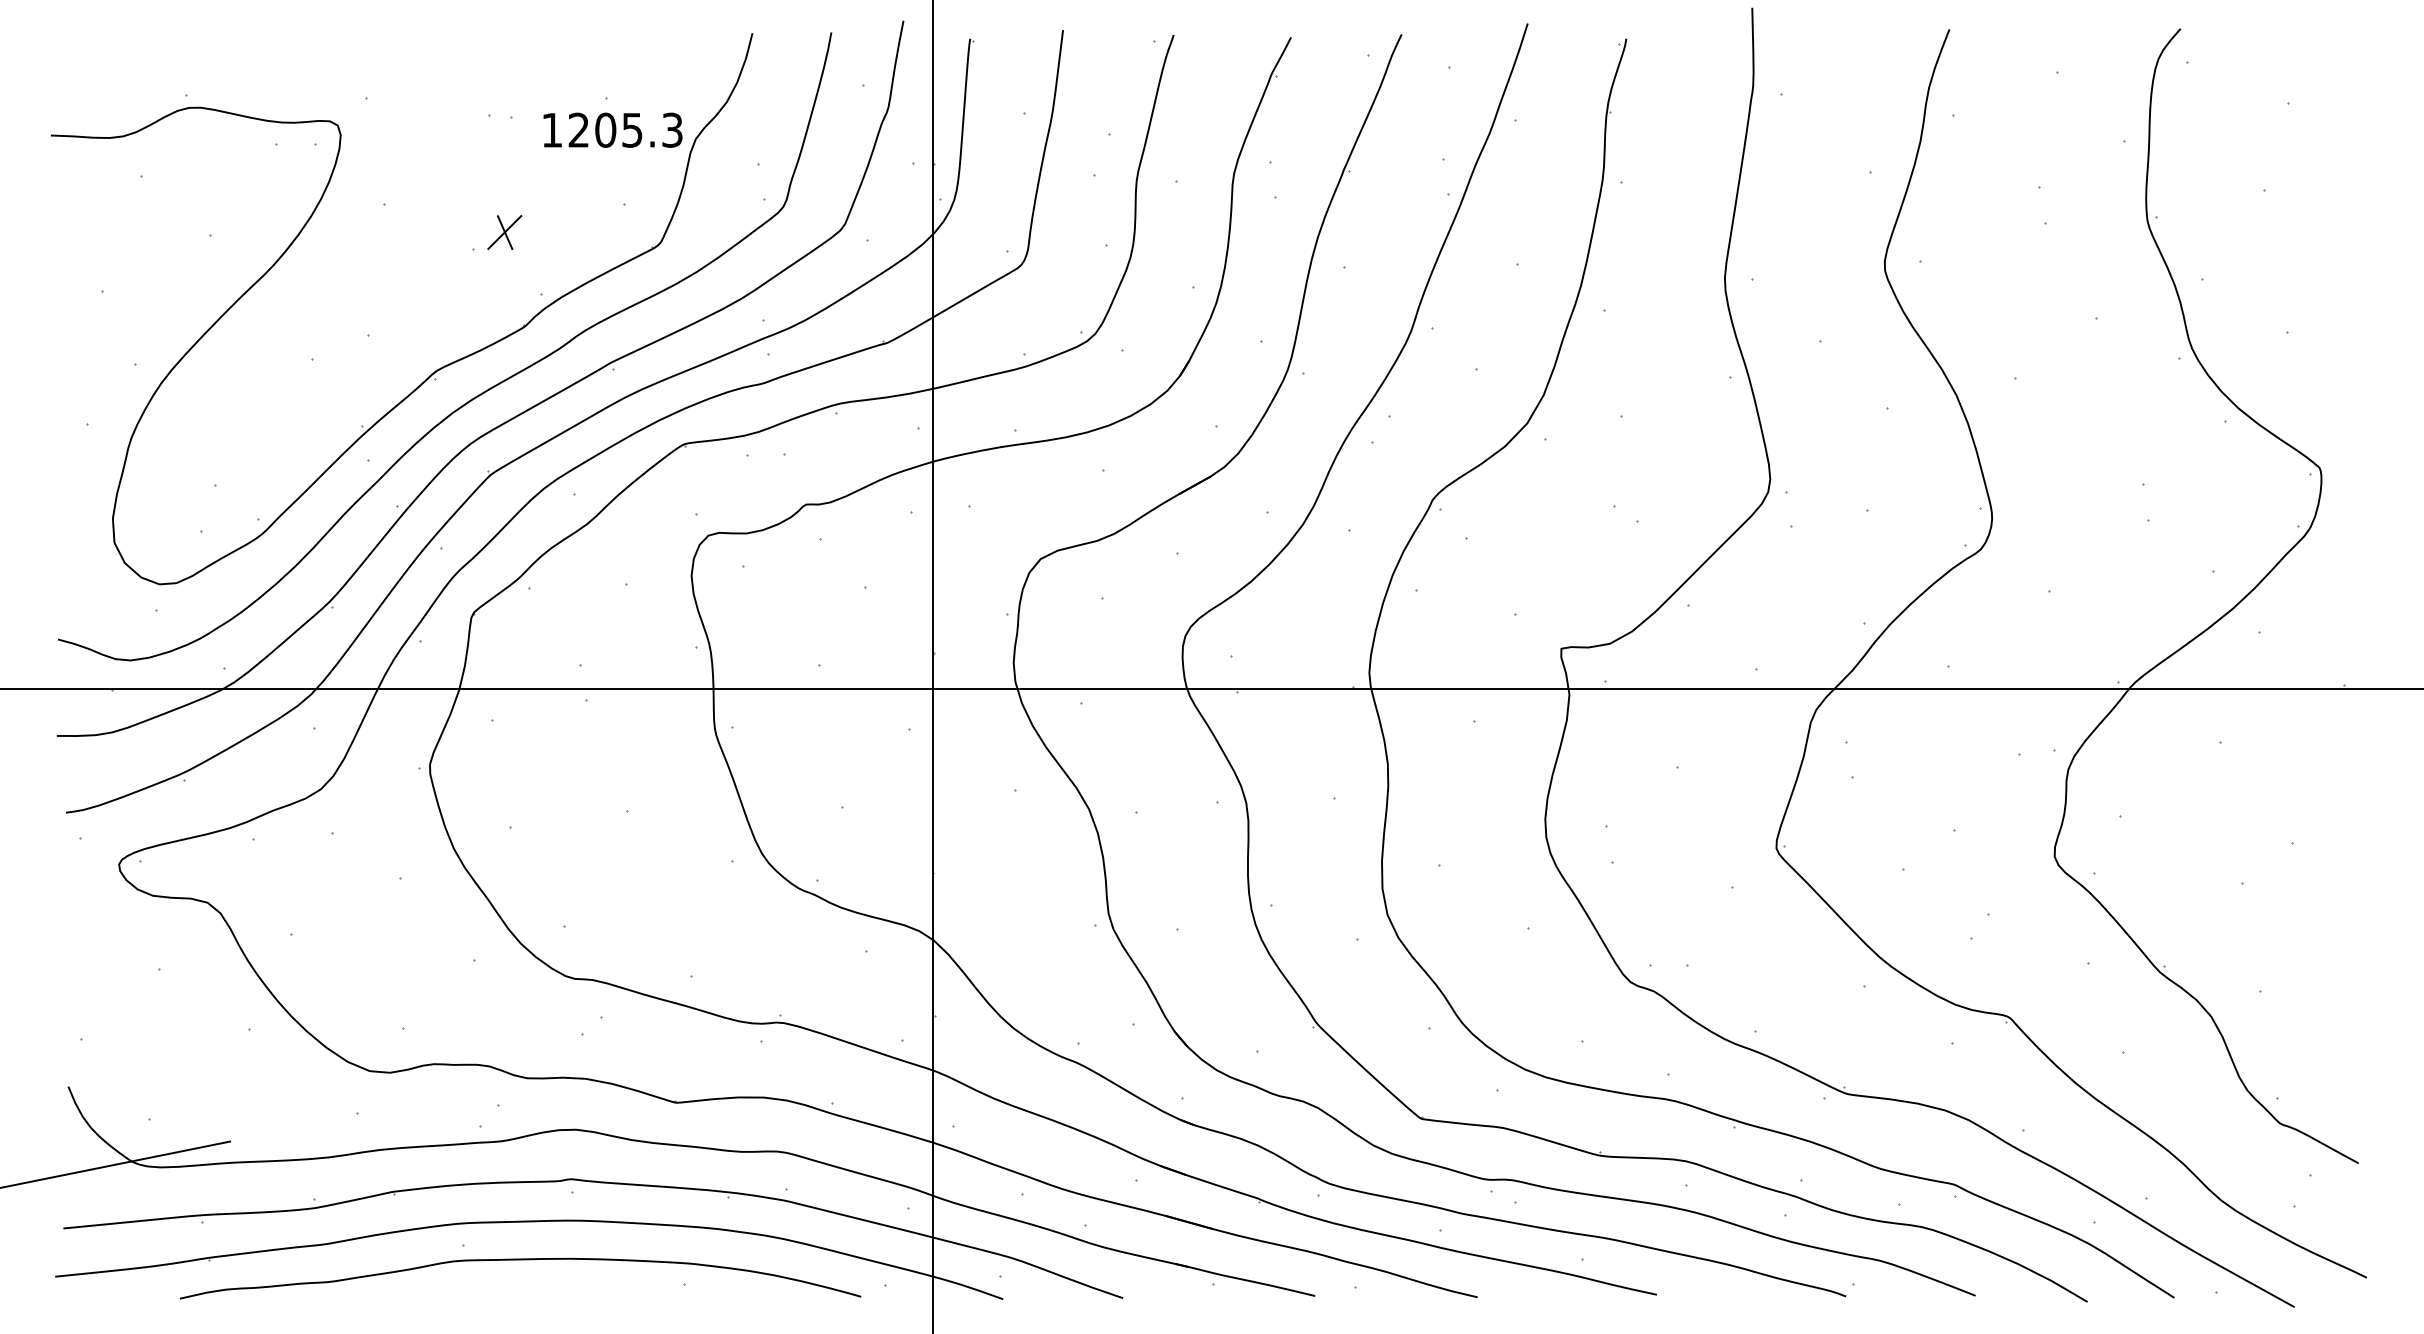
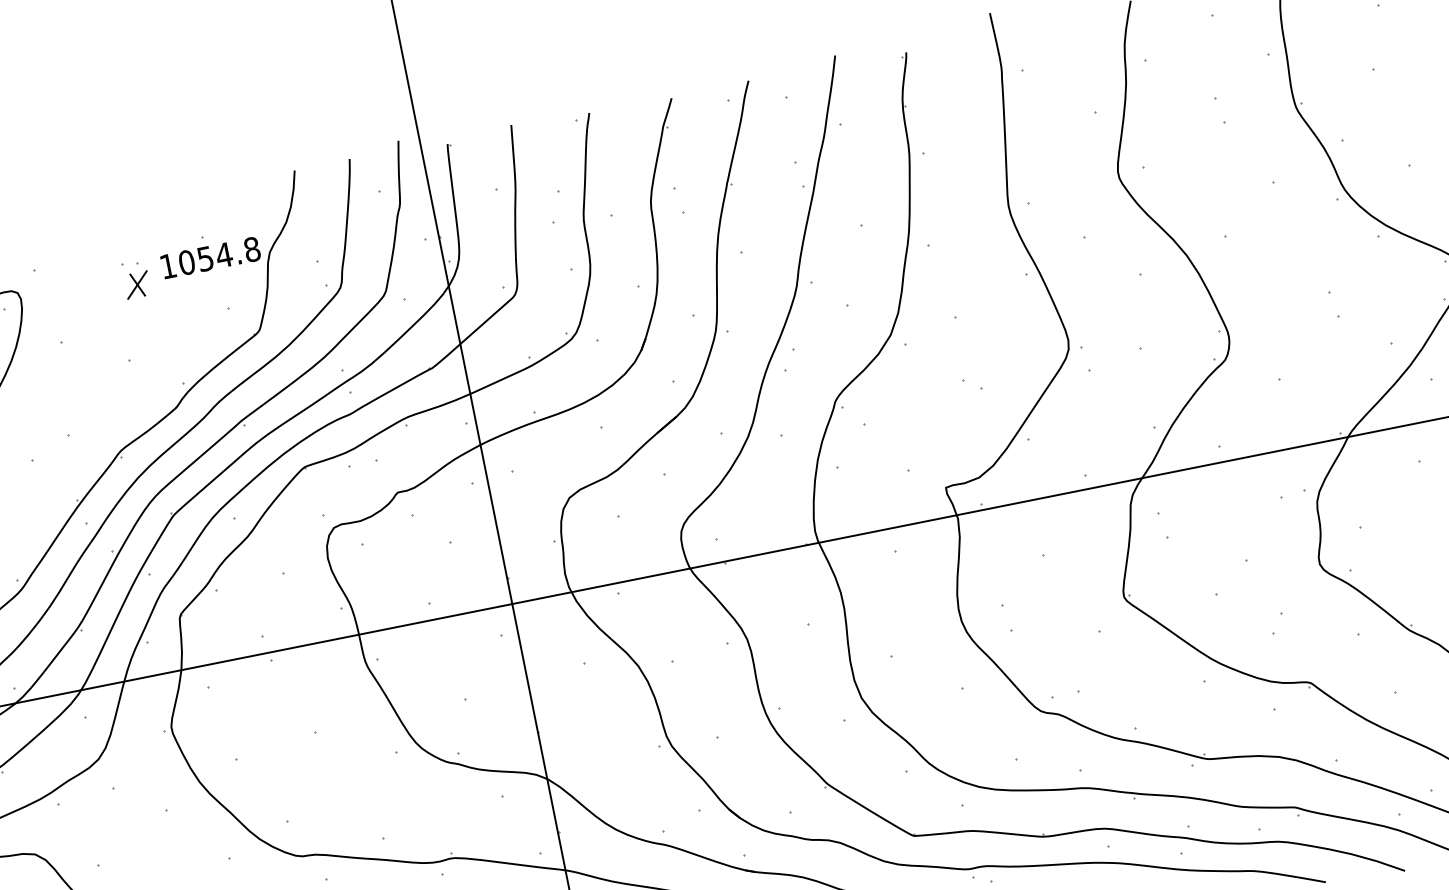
text: (625, 129) -> (219, 255), 1205.3 -> 1054.8
part: (504, 232) -> (137, 285), moved

